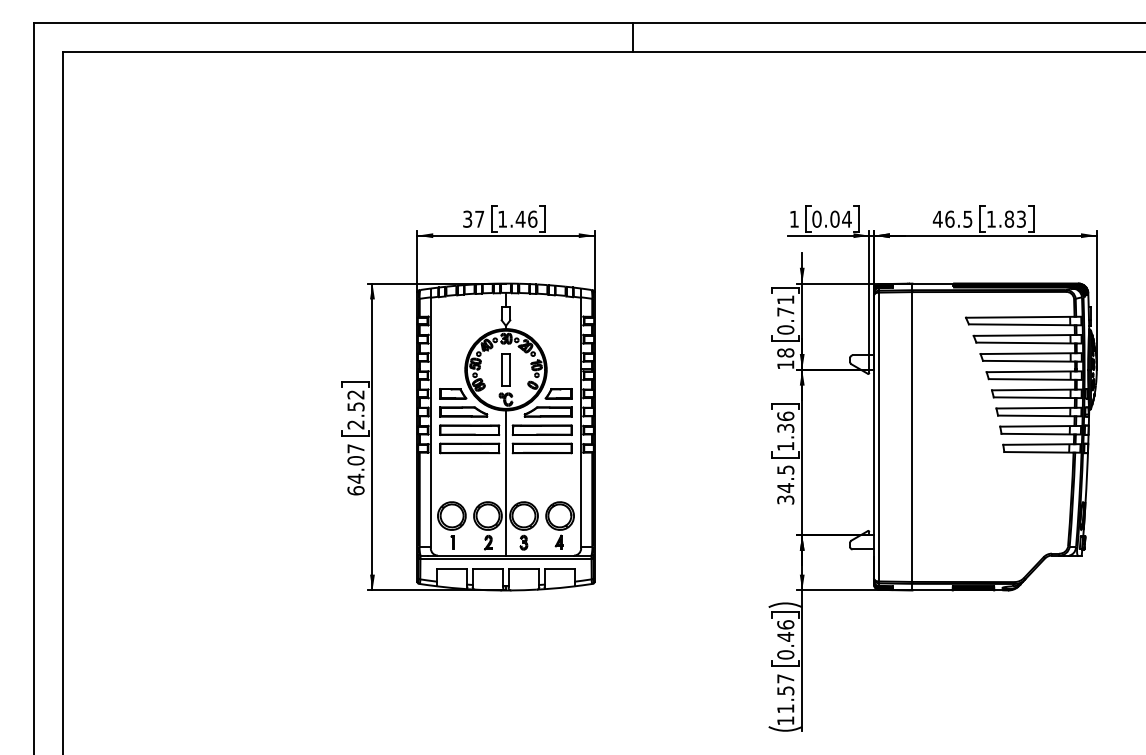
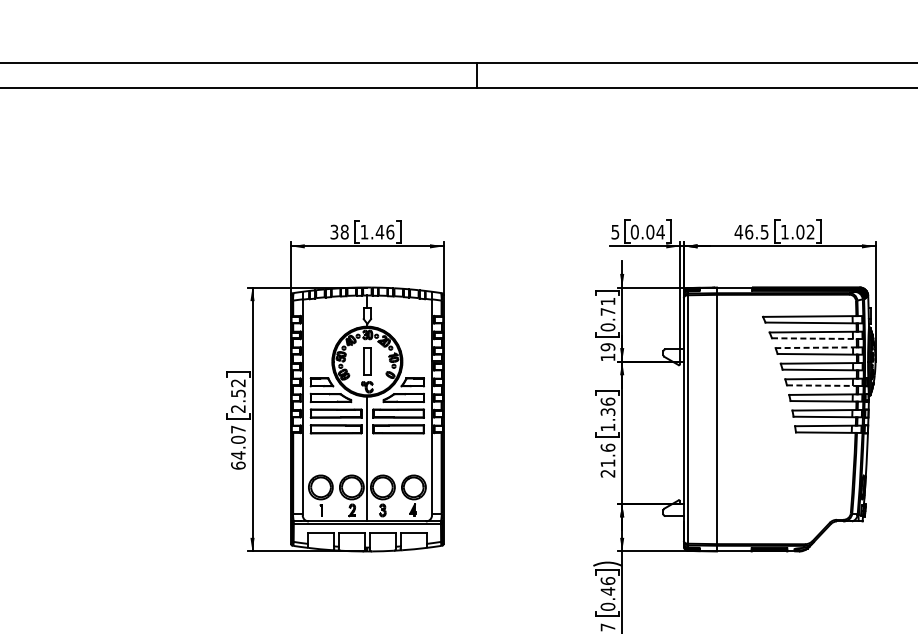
text: (479, 218) -> (344, 231), 37 -> 38
text: (793, 218) -> (614, 231), 1 -> 5
text: (1014, 219) -> (804, 232), 1.83 -> 1.02
line: (1026, 343) -> (815, 339), solid -> dashed
text: (785, 352) -> (607, 346), 18 -> 19
line: (1027, 353) -> (815, 347), solid -> dashed
line: (1034, 397) -> (821, 385), solid -> dashed
text: (785, 484) -> (607, 460), 34.5 -> 21.6

